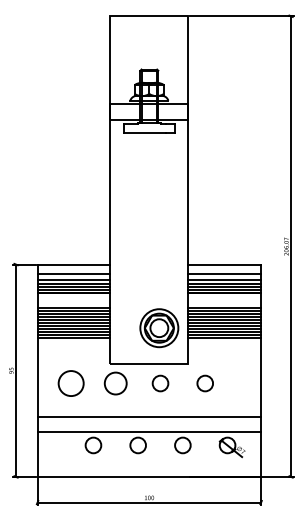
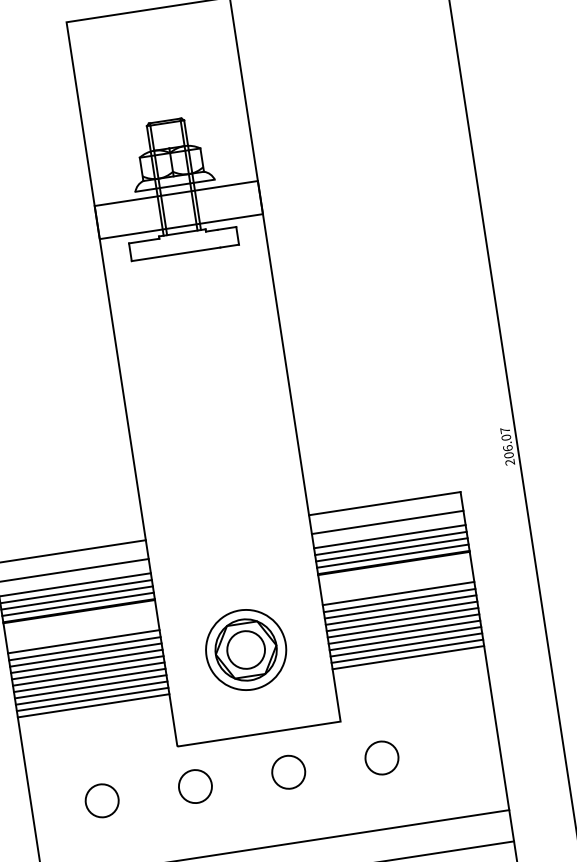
part: (159, 328) -> (246, 650), moved
circle: (70, 383) -> (100, 800), size x0.62
circle: (115, 383) -> (194, 786), size x0.71

